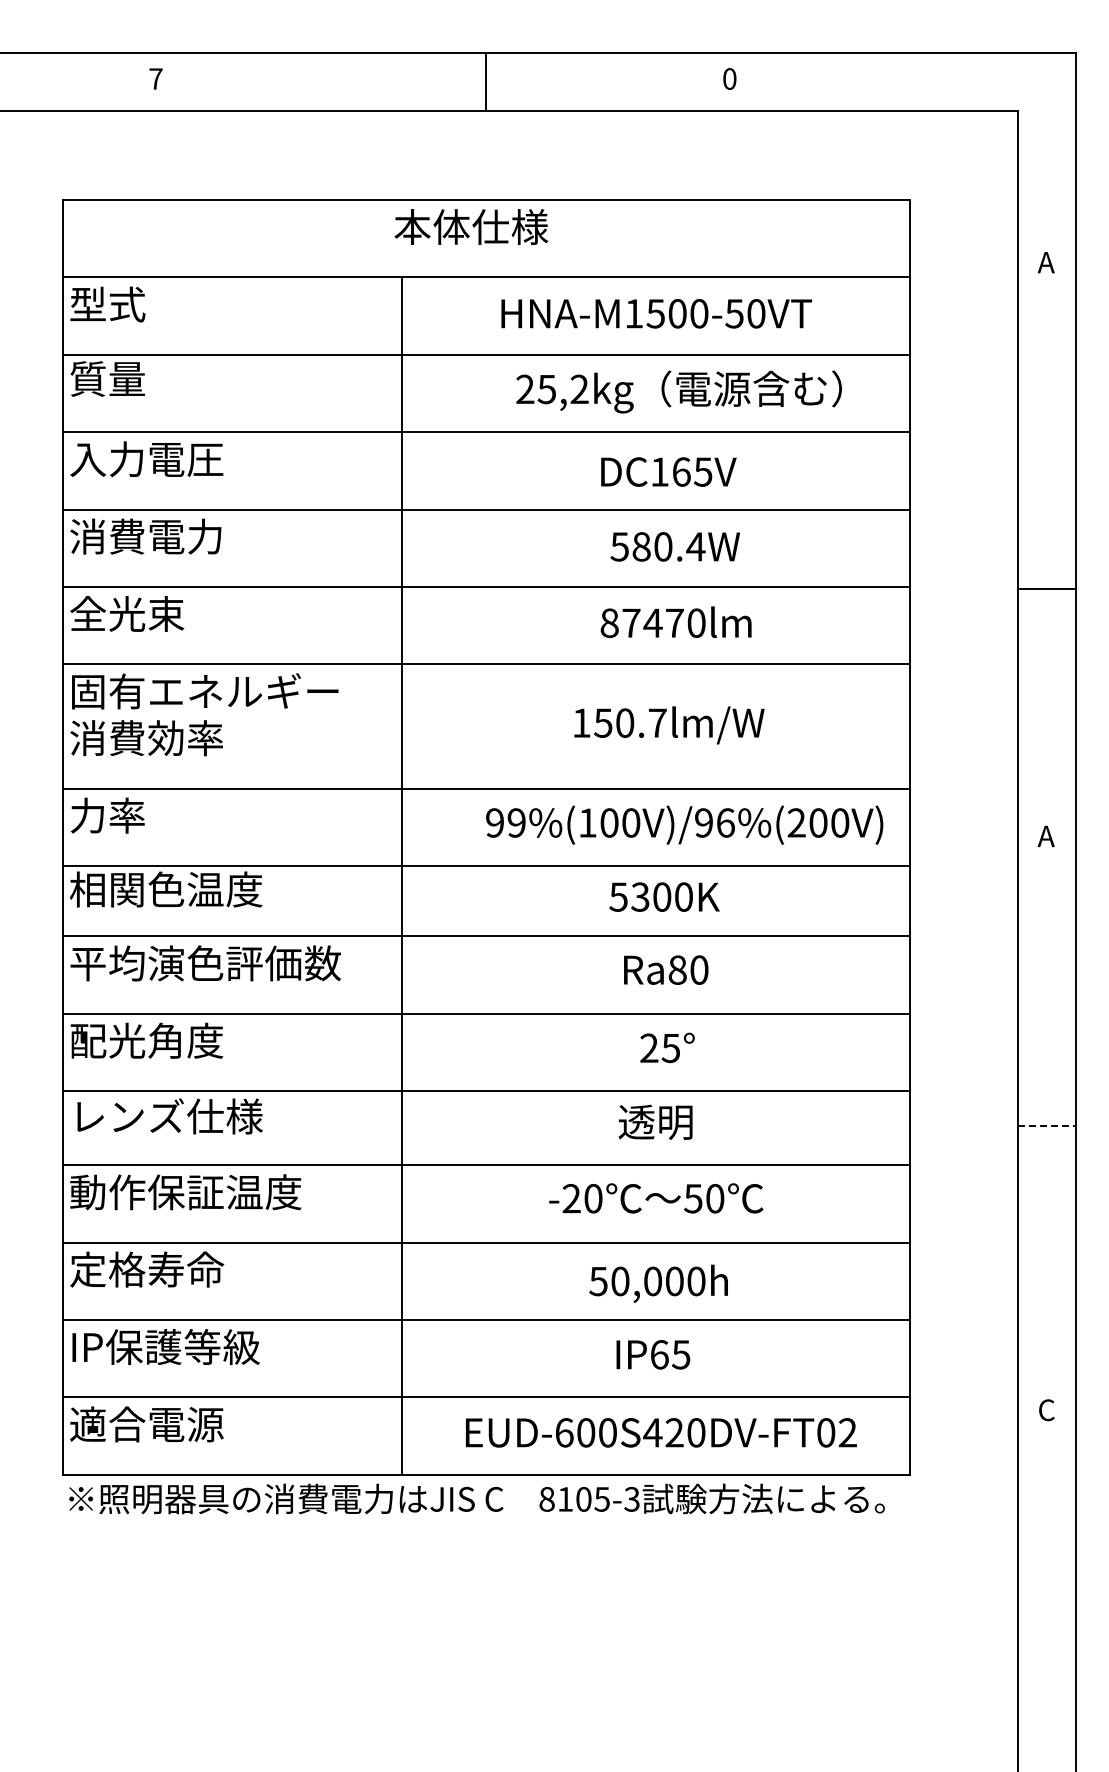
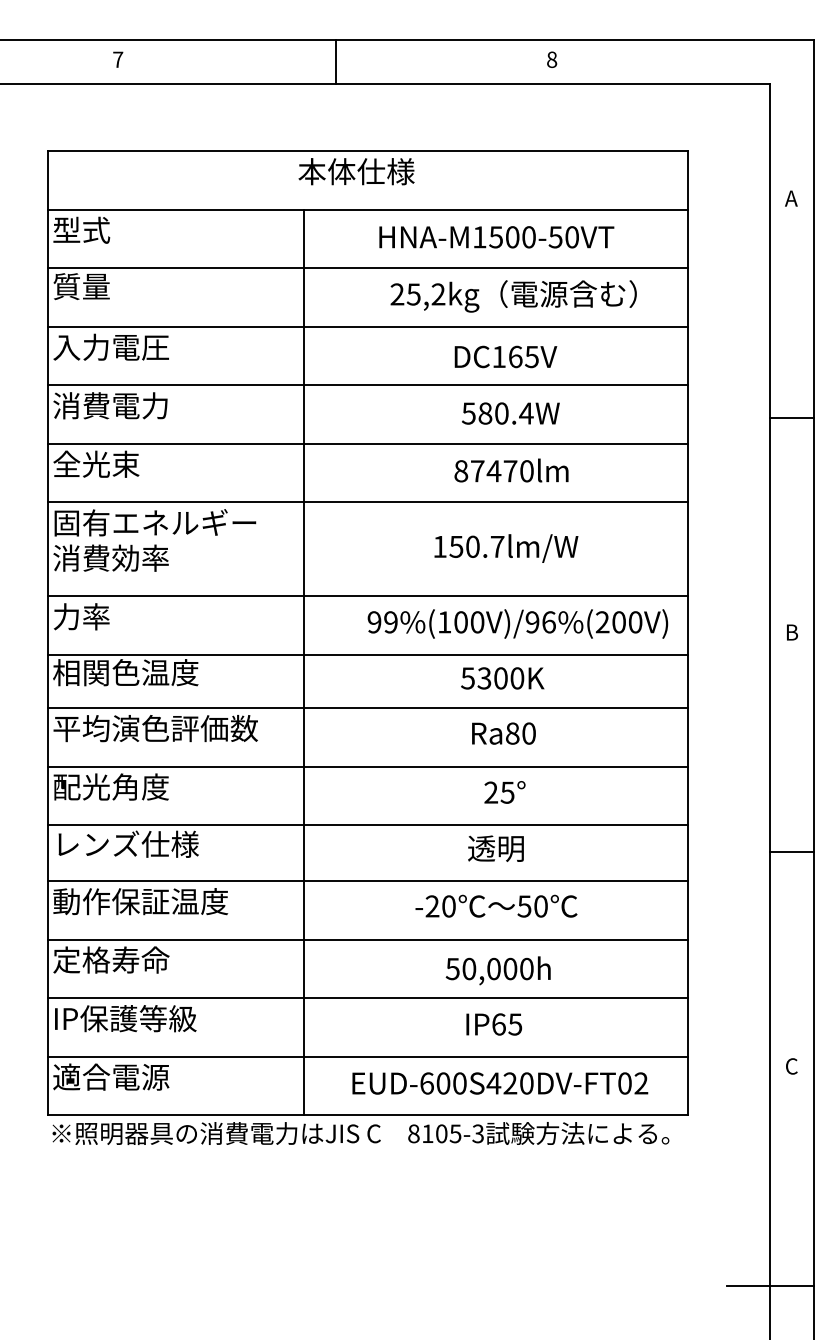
text: (729, 78) -> (551, 59), 0 -> 8
line: (485, 81) -> (336, 61), moved
line: (1046, 589) -> (791, 417), moved
text: (1046, 836) -> (791, 632), A -> B
line: (1046, 1126) -> (791, 851), dashed -> solid
line: (1017, 1699) -> (769, 1285), added

